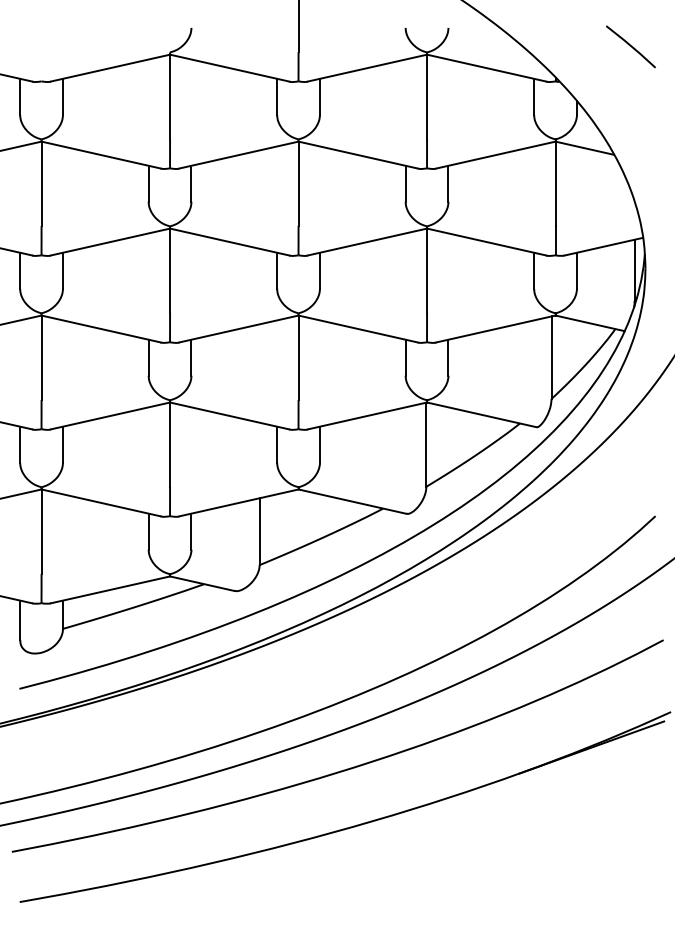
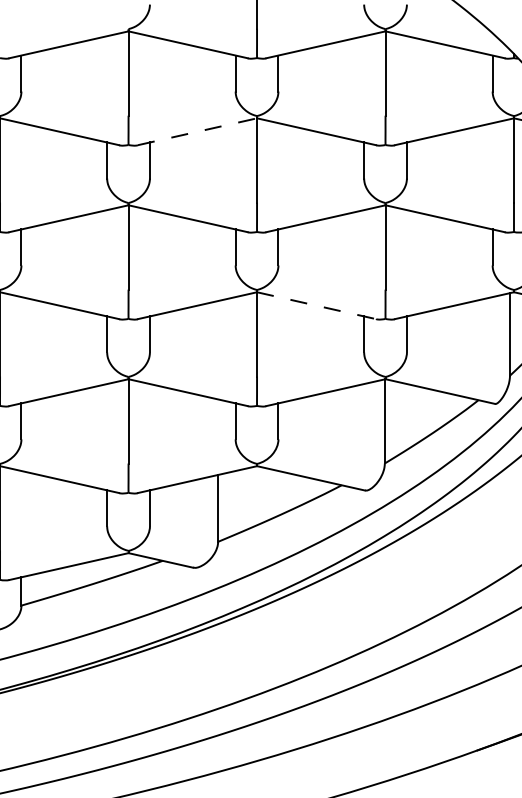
line: (239, 154) -> (197, 131), solid -> dashed
line: (358, 329) -> (316, 306), solid -> dashed

